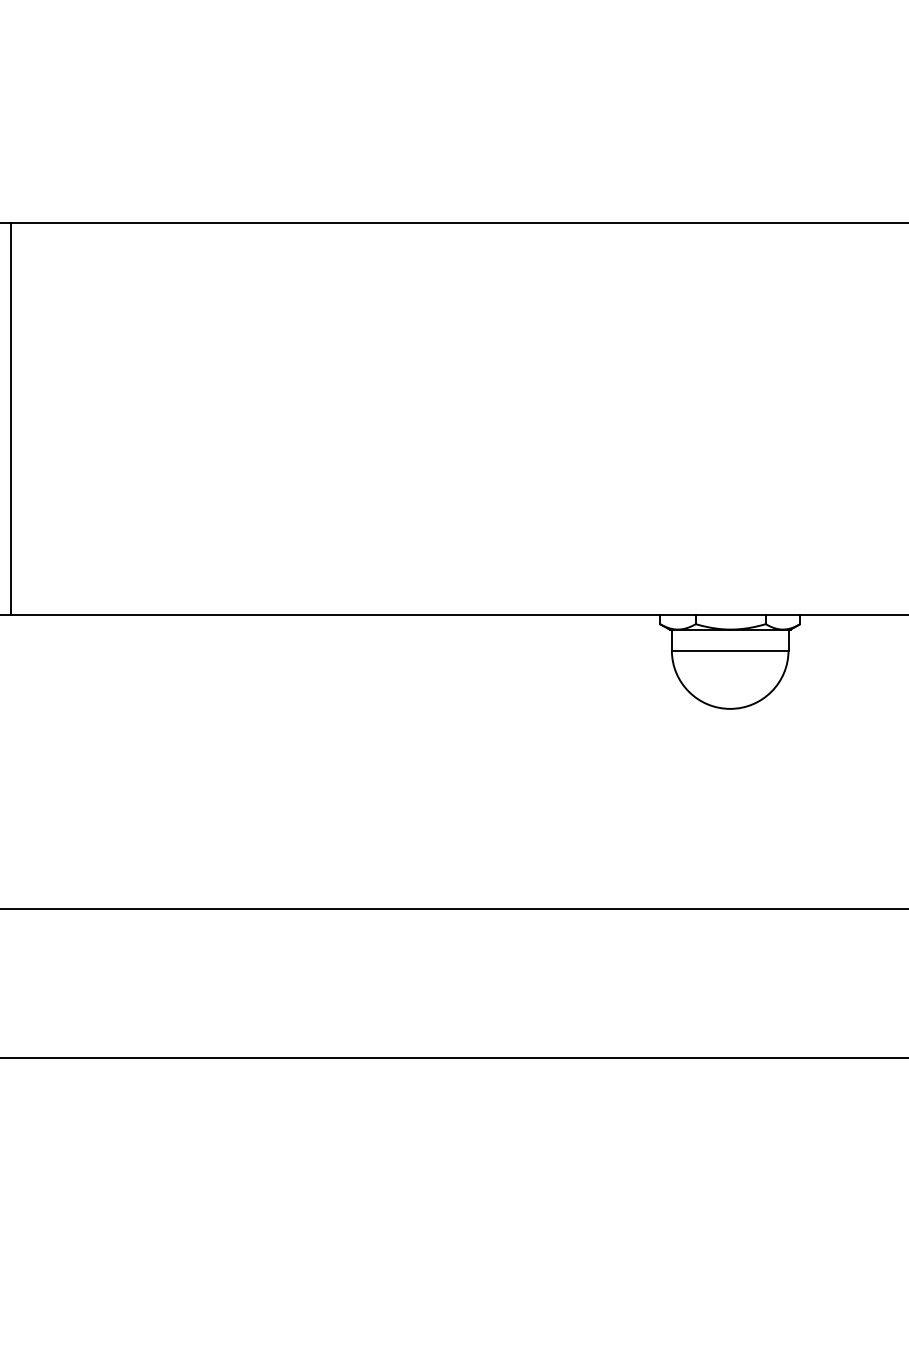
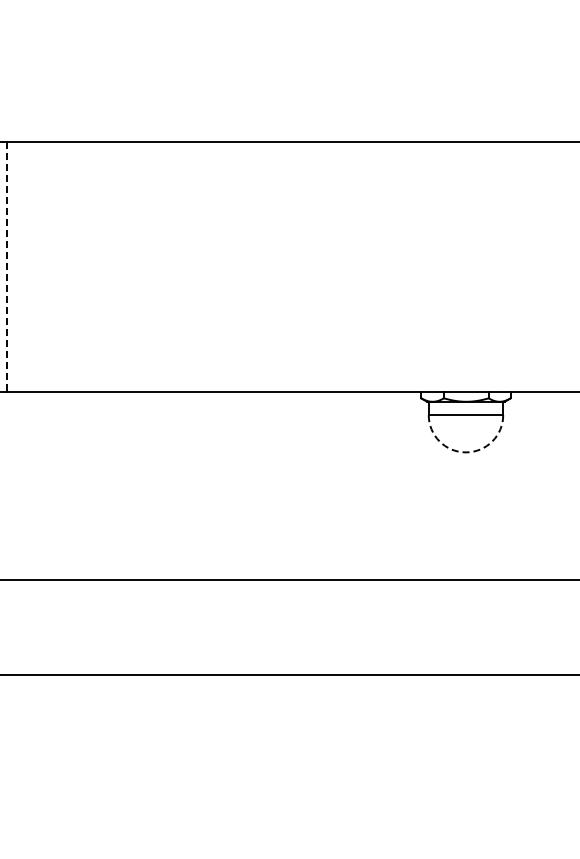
line: (11, 419) -> (7, 267), solid -> dashed
arc: (729, 709) -> (465, 452), solid -> dashed

